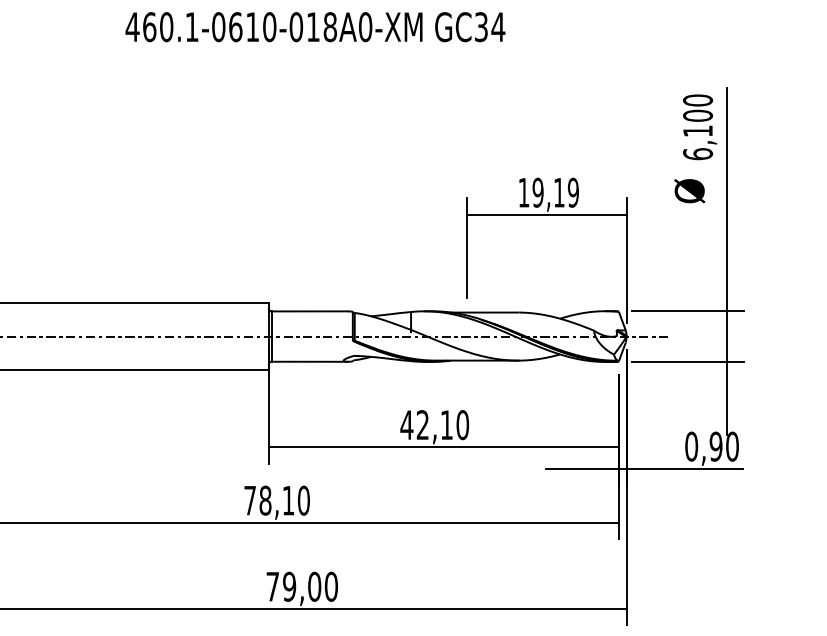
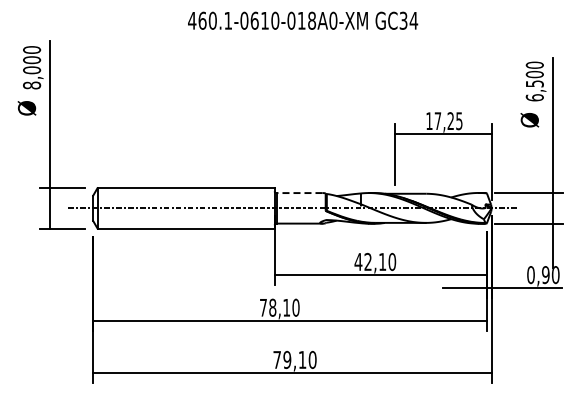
text: (697, 130) -> (534, 83), 6,100 -> 6,500
text: (555, 193) -> (448, 121), 19,19 -> 17,25
line: (309, 312) -> (299, 193), solid -> dashed
text: (314, 586) -> (302, 359), 79,00 -> 79,10

